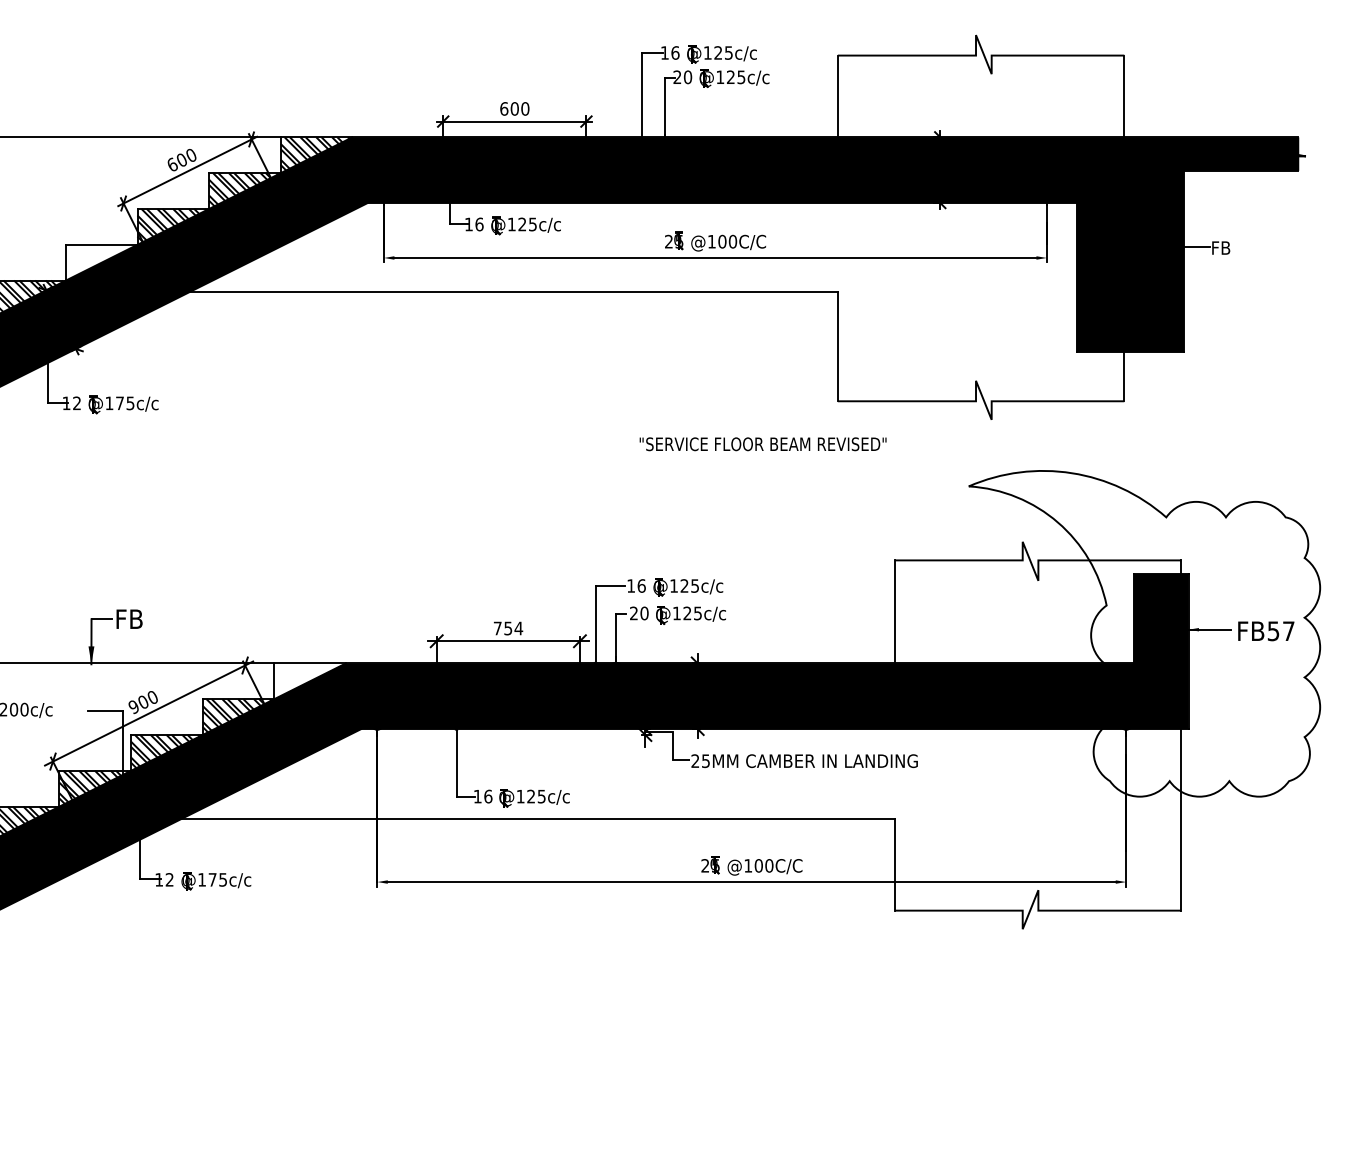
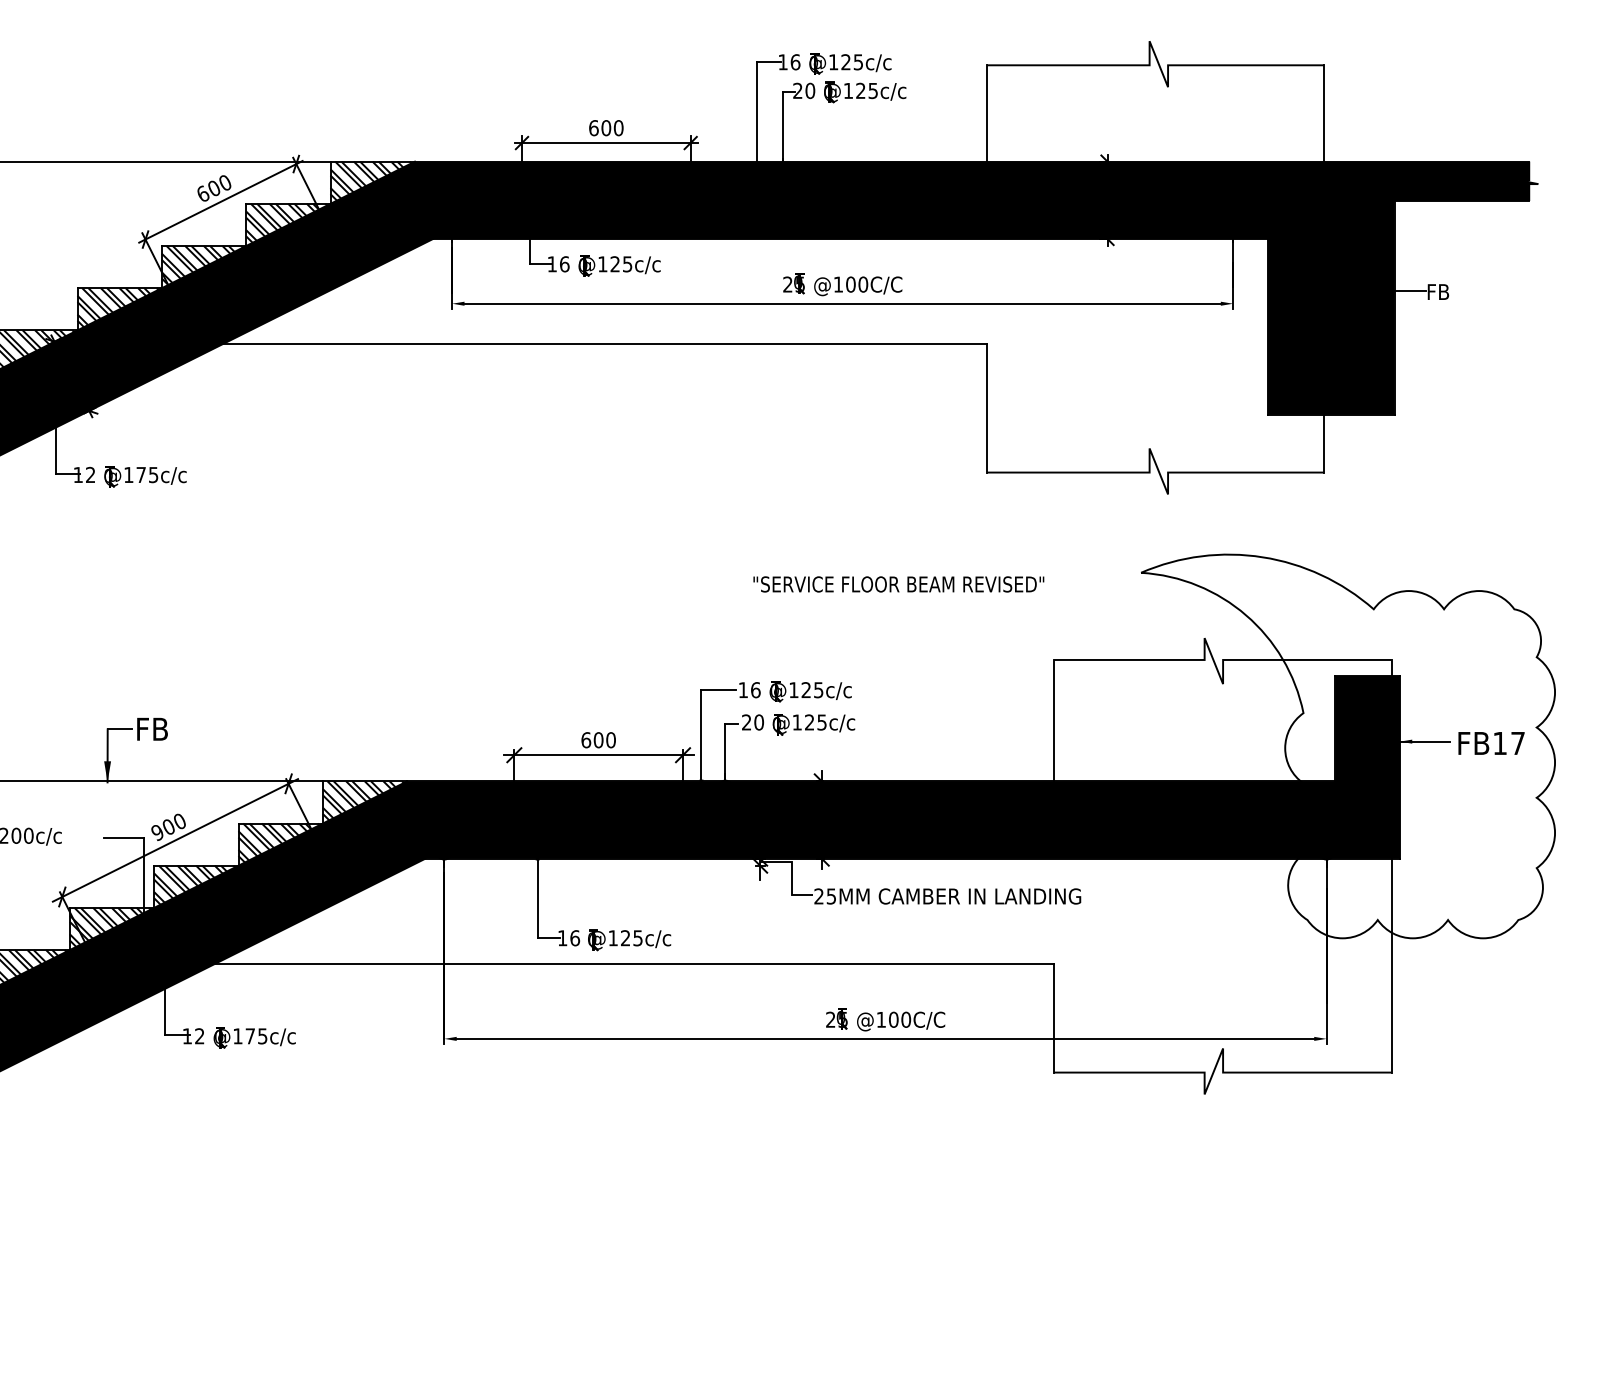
hatch: (99, 260) -> (117, 306), added
text: (762, 444) -> (898, 584), moved
text: (508, 628) -> (598, 740), 754 -> 600
text: (1273, 631) -> (1500, 743), FB57 -> FB17
hatch: (308, 679) -> (363, 800), added

